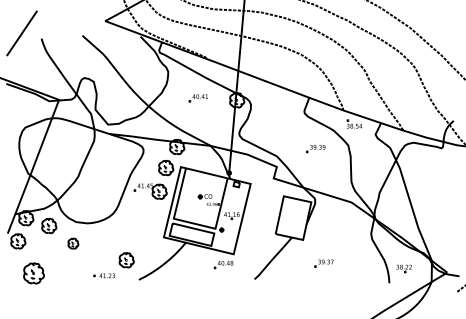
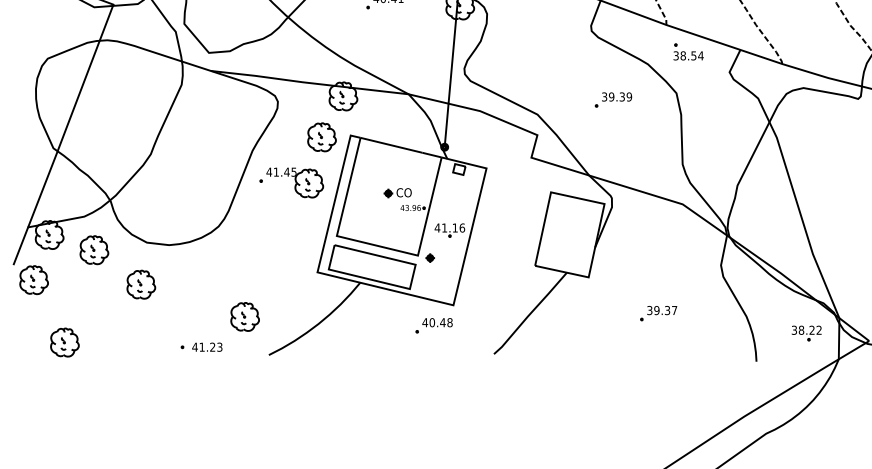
part: (73, 243) -> (141, 284), size x1.43
part: (323, 263) -> (657, 313), moved
part: (403, 268) -> (805, 332), moved
part: (34, 273) -> (65, 342), size x0.71

